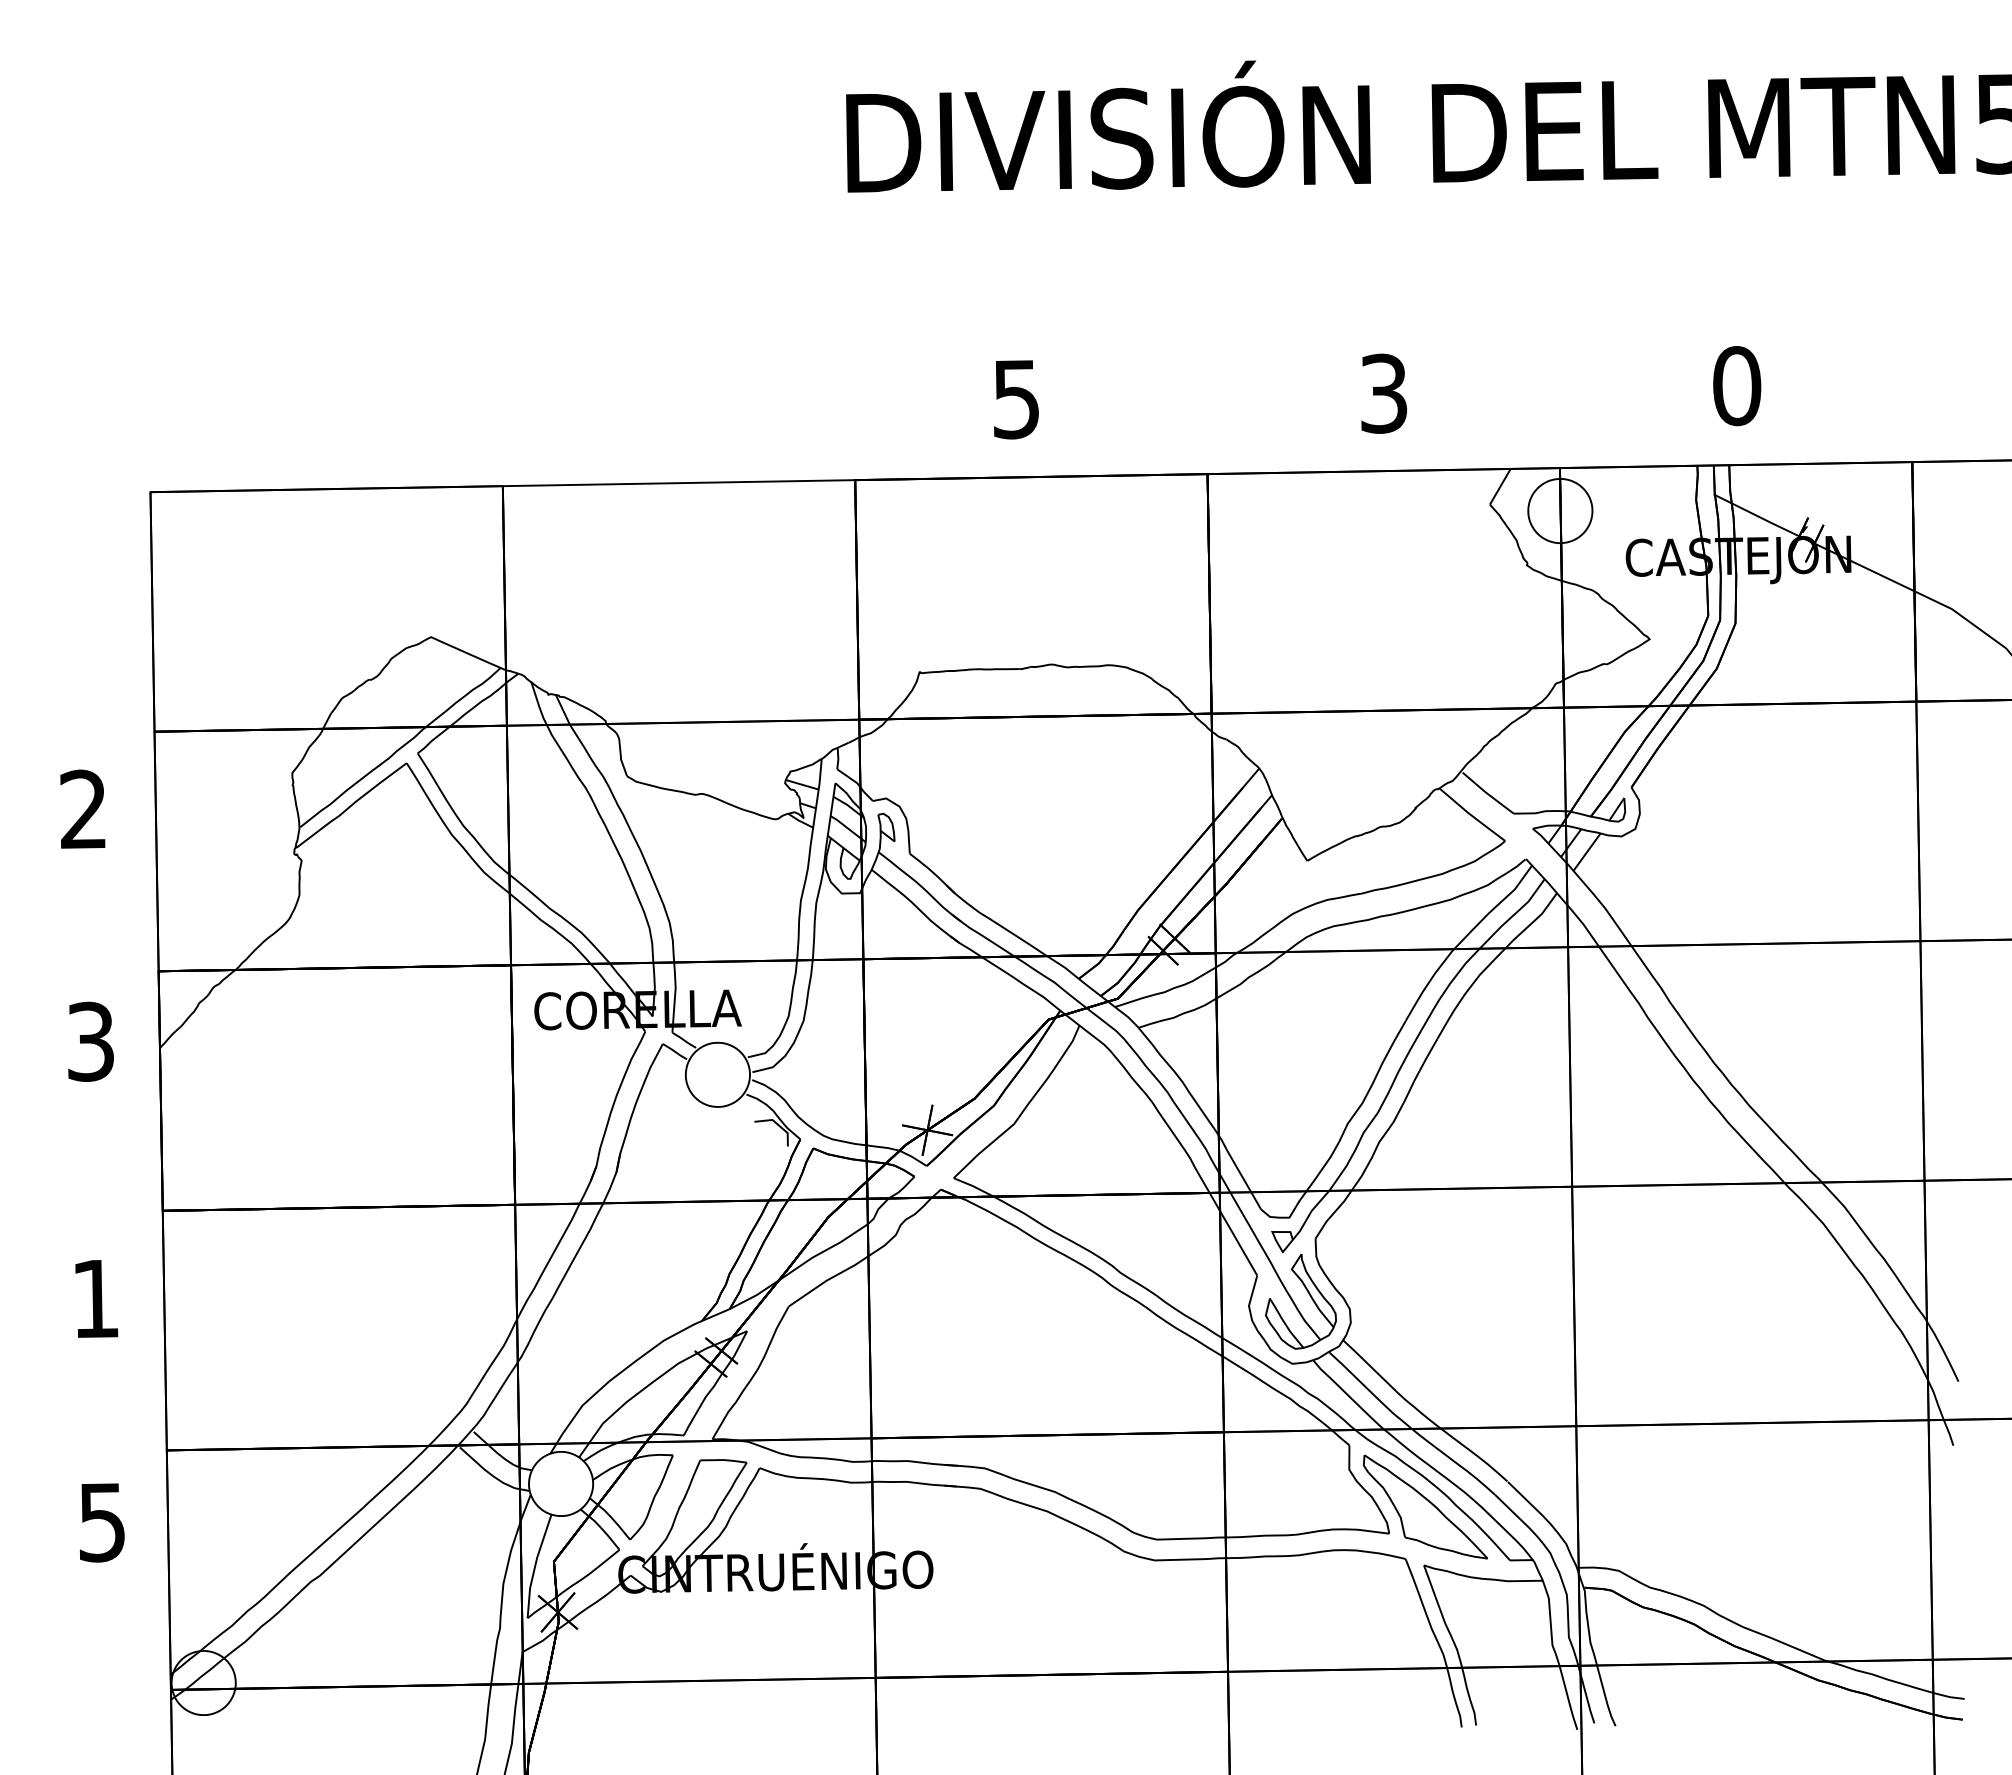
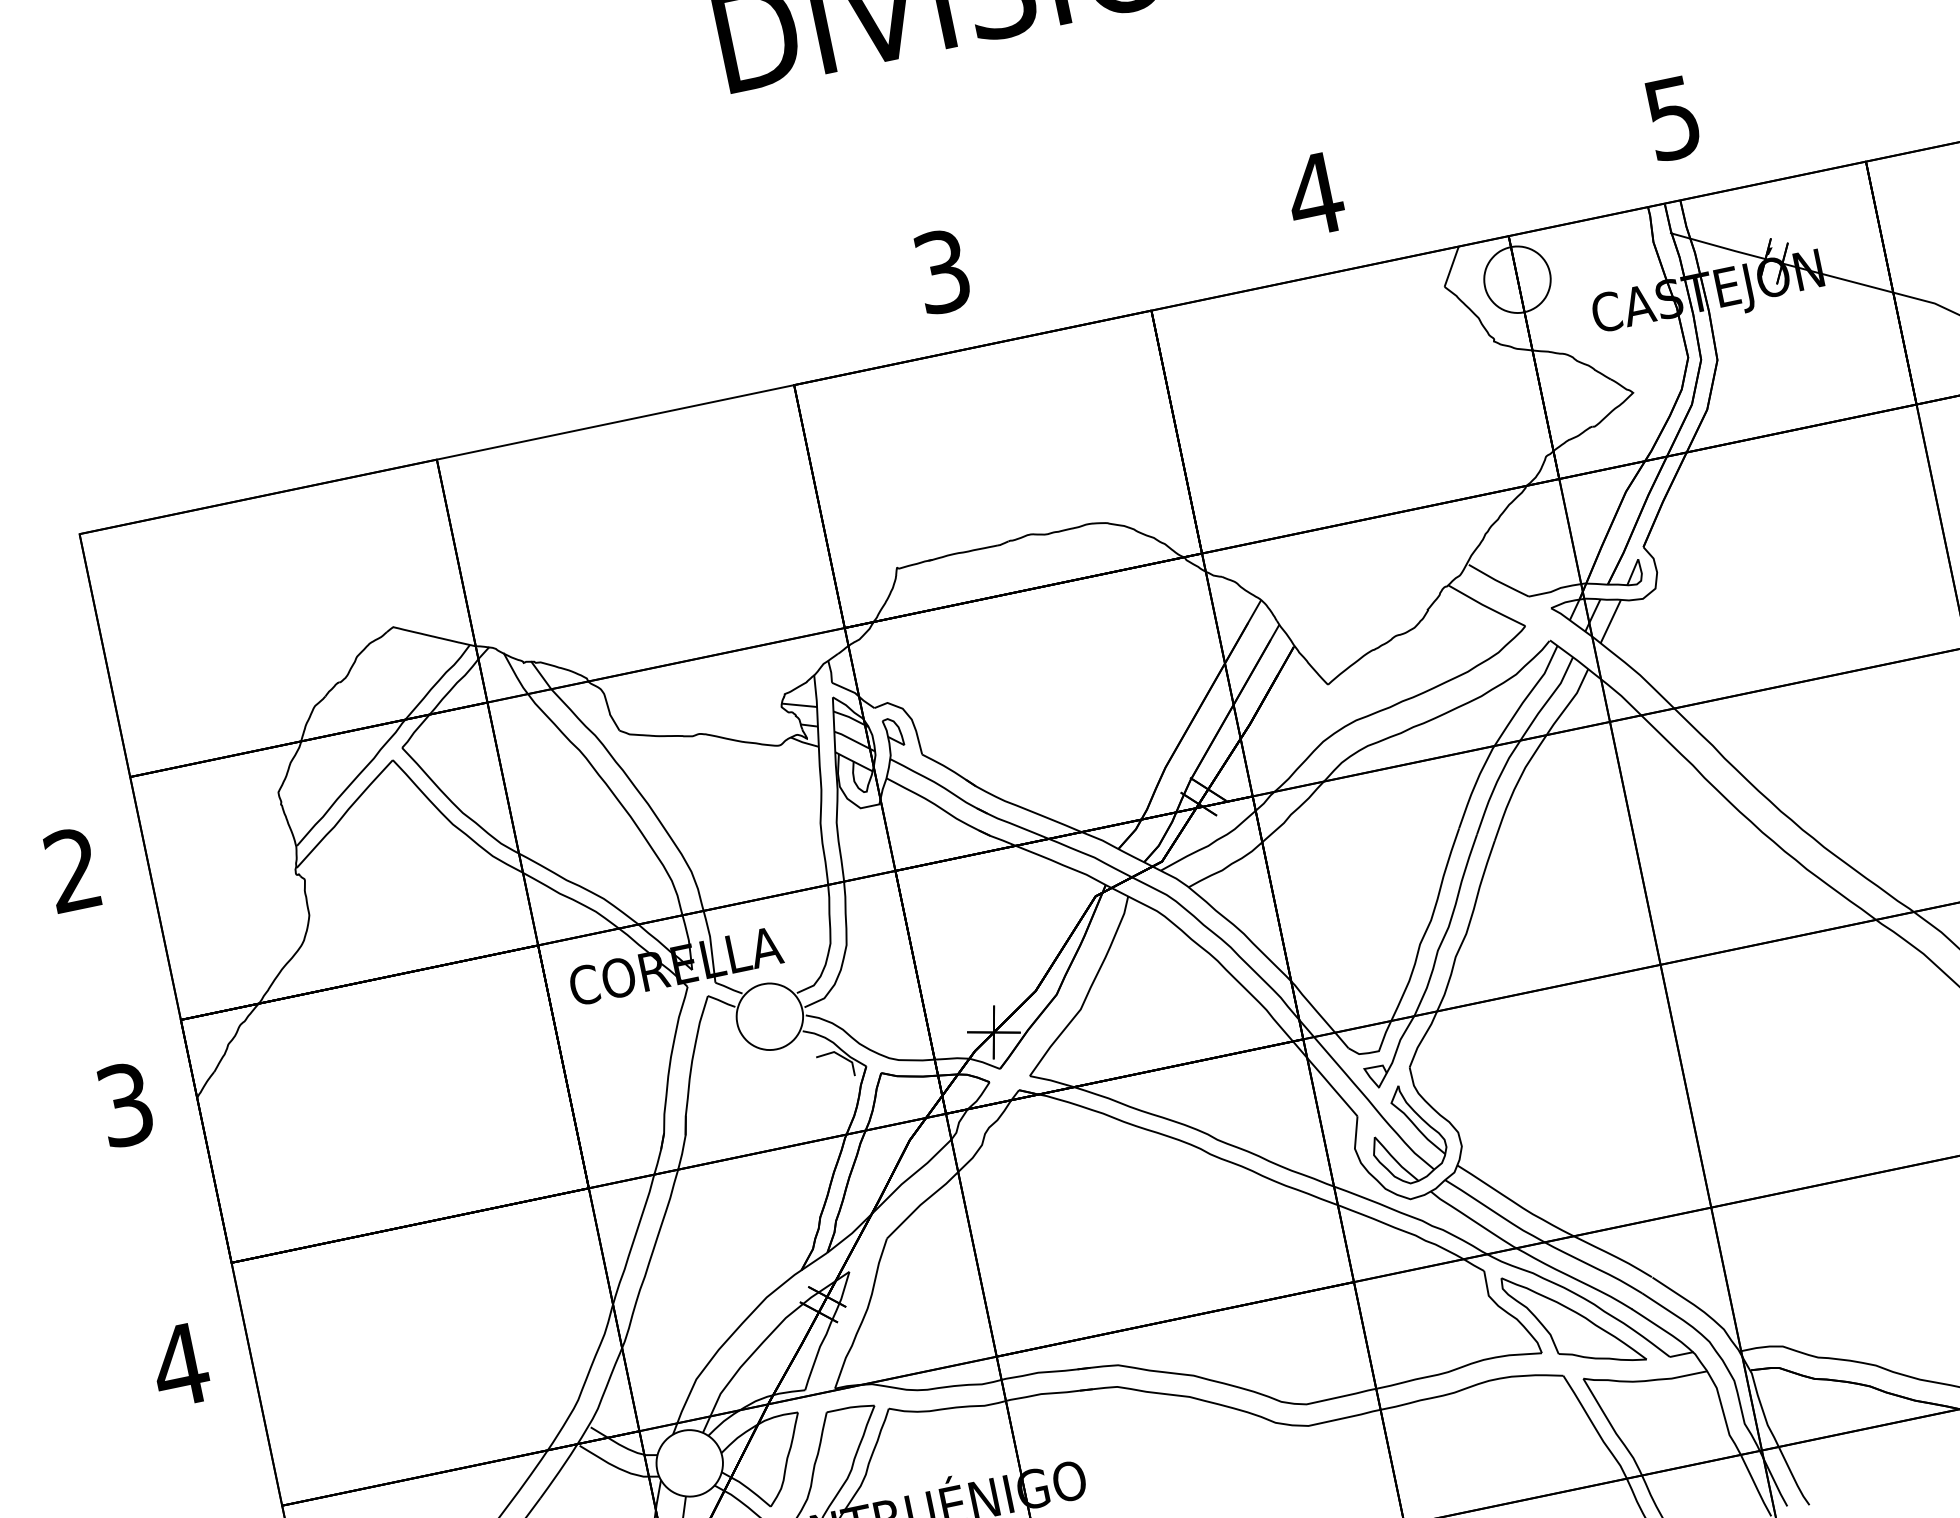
text: (1737, 386) -> (1673, 118), 0 -> 5
text: (1383, 393) -> (1314, 194), 3 -> 4
text: (1016, 399) -> (942, 271), 5 -> 3
text: (95, 1298) -> (180, 1365), 1 -> 4

